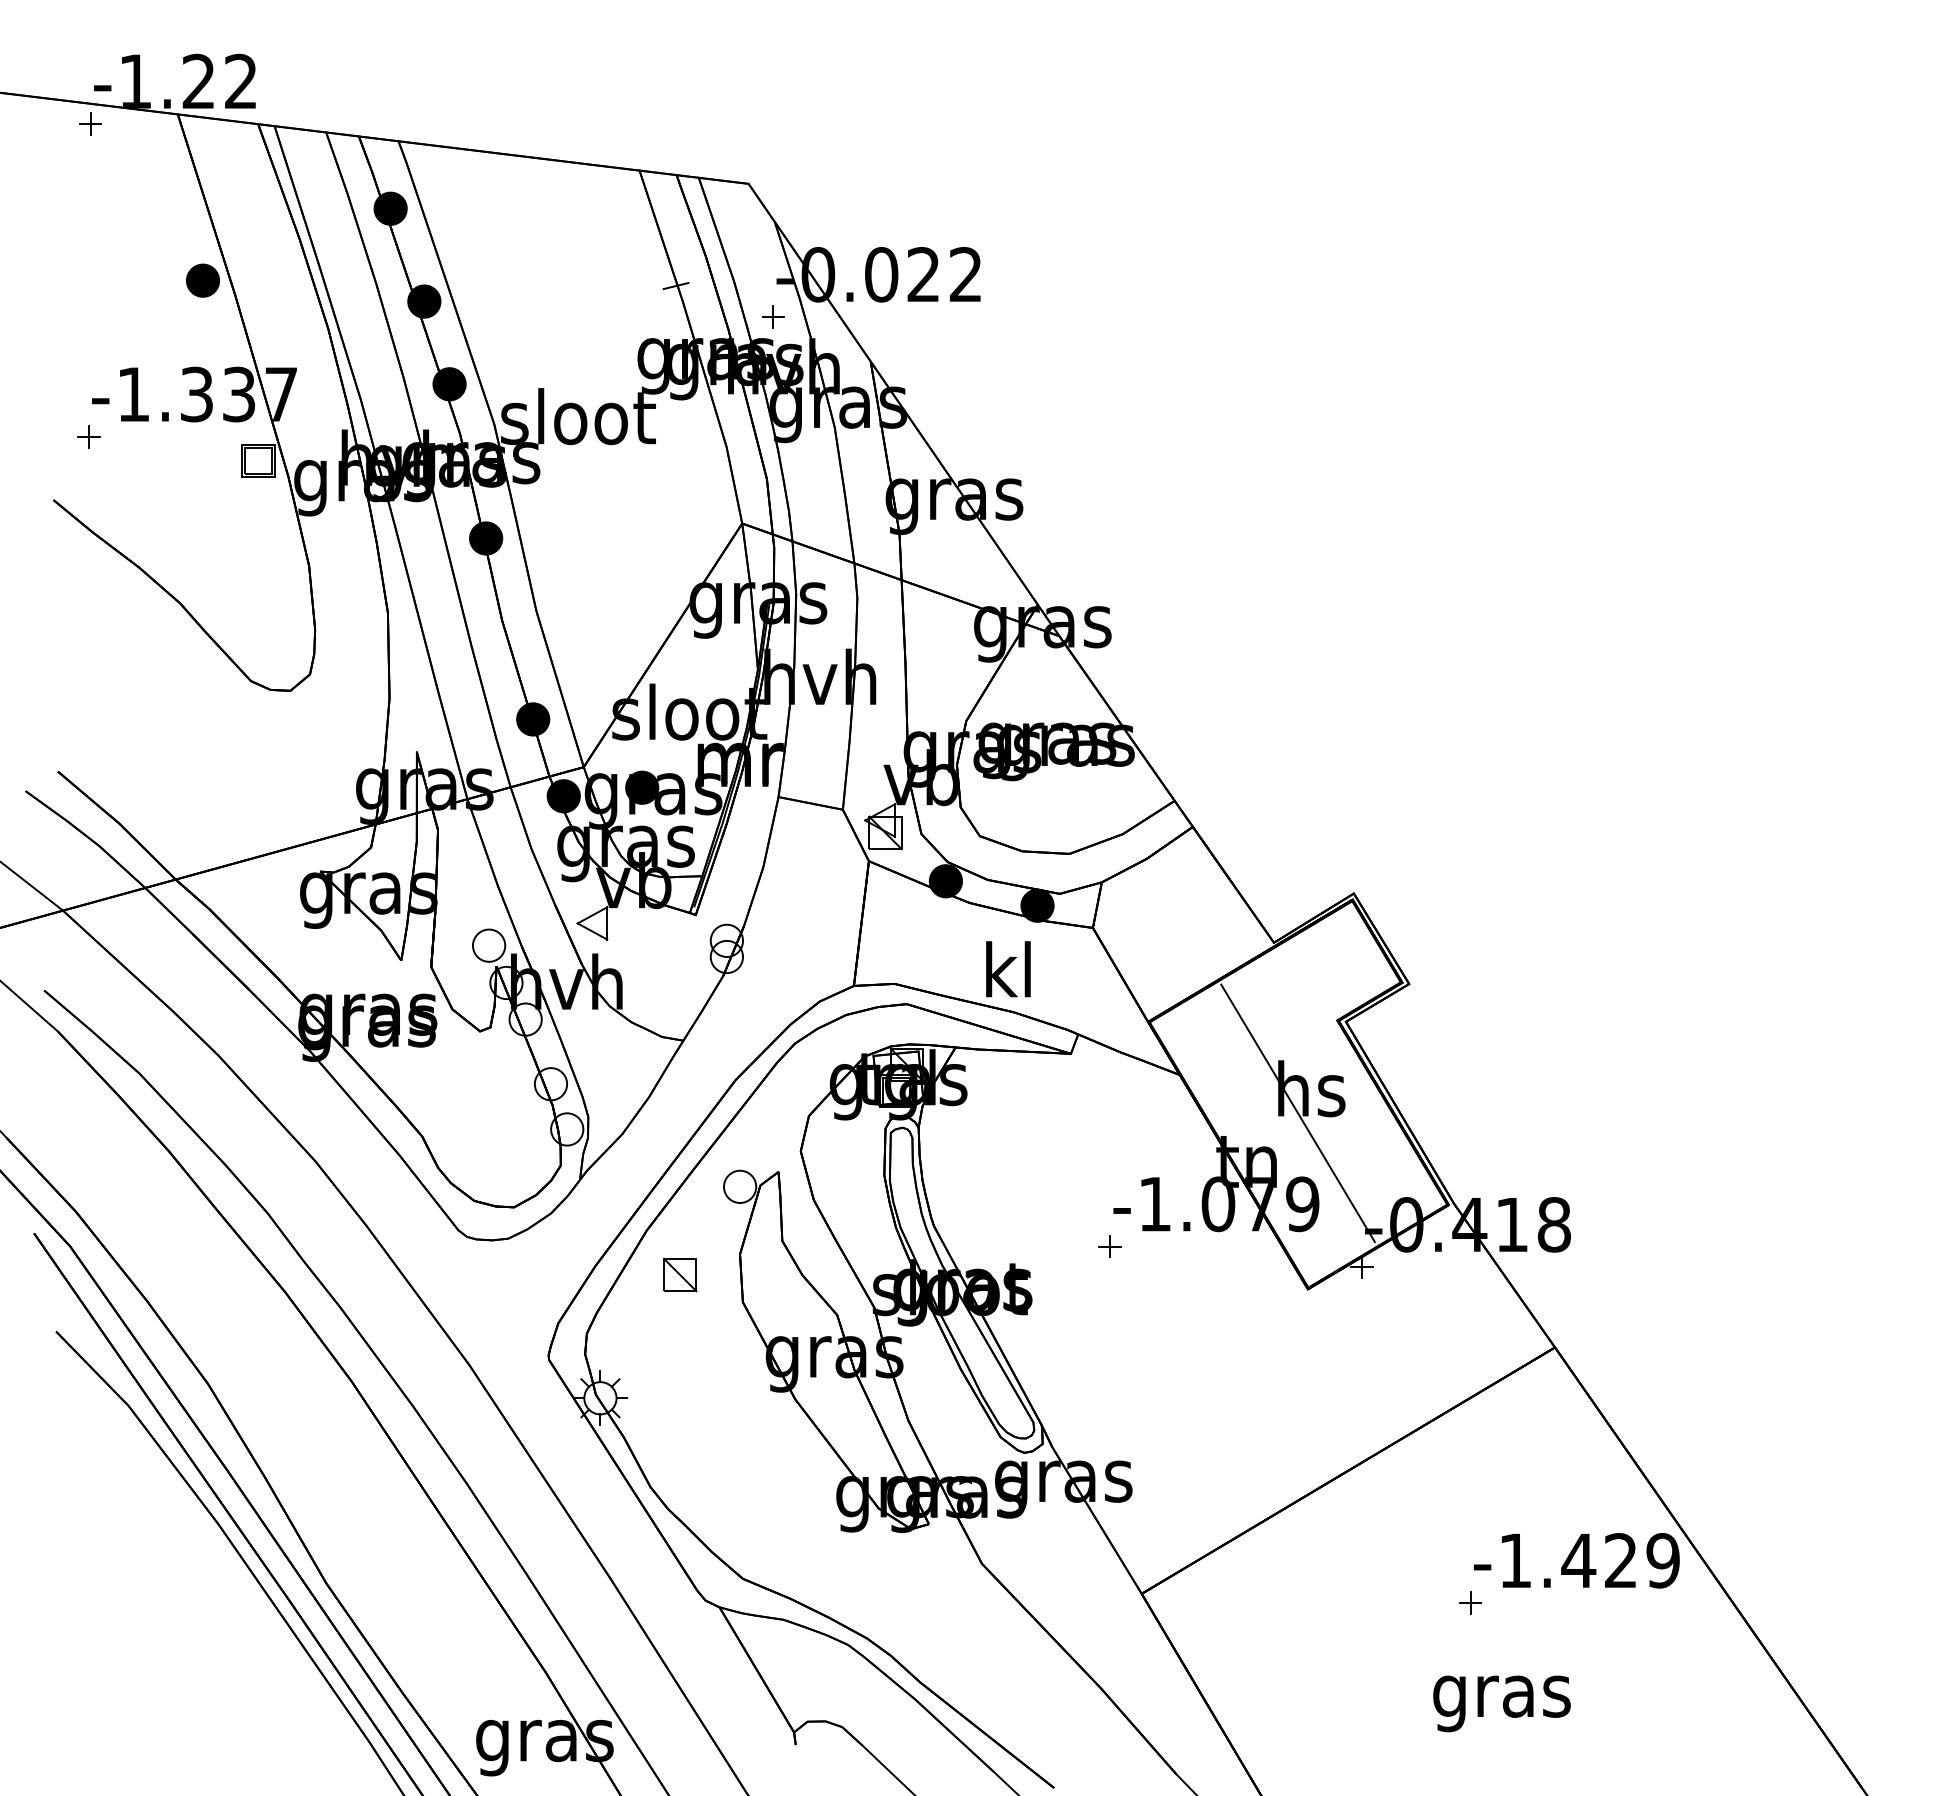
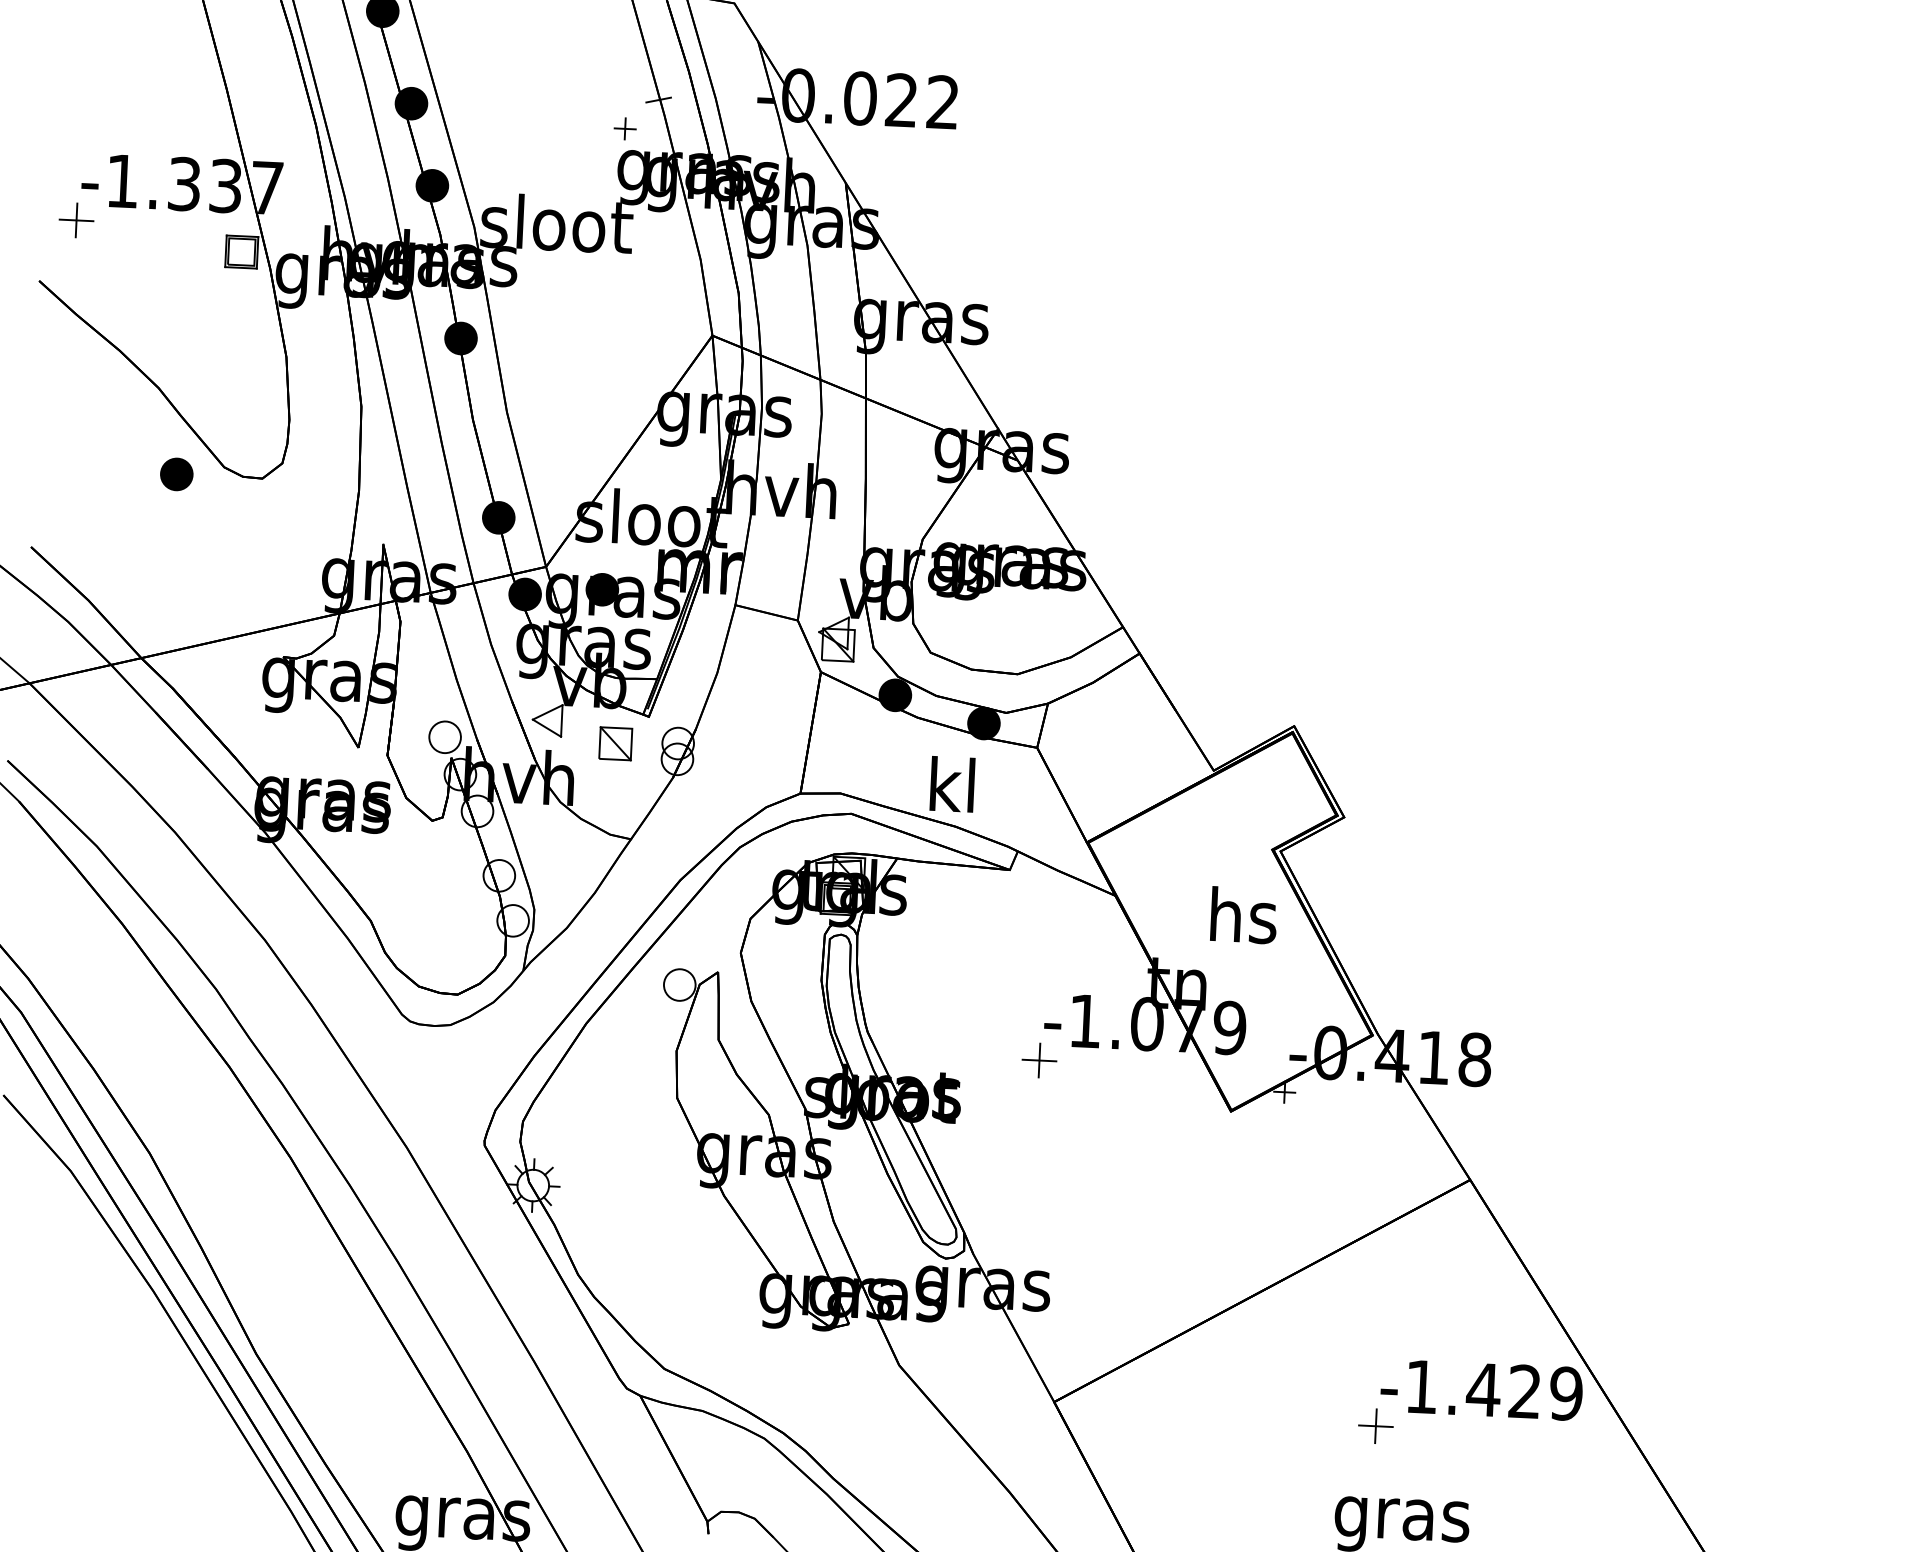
part: (202, 280) -> (176, 474), moved
part: (773, 316) -> (625, 128), moved
part: (88, 436) -> (76, 220), size x1.6
line: (1297, 1113) -> (1228, 938), removed
part: (1109, 1246) -> (1038, 1060), size x1.6
part: (680, 1275) -> (615, 744), moved
part: (1470, 1602) -> (1375, 1425), size x1.6

